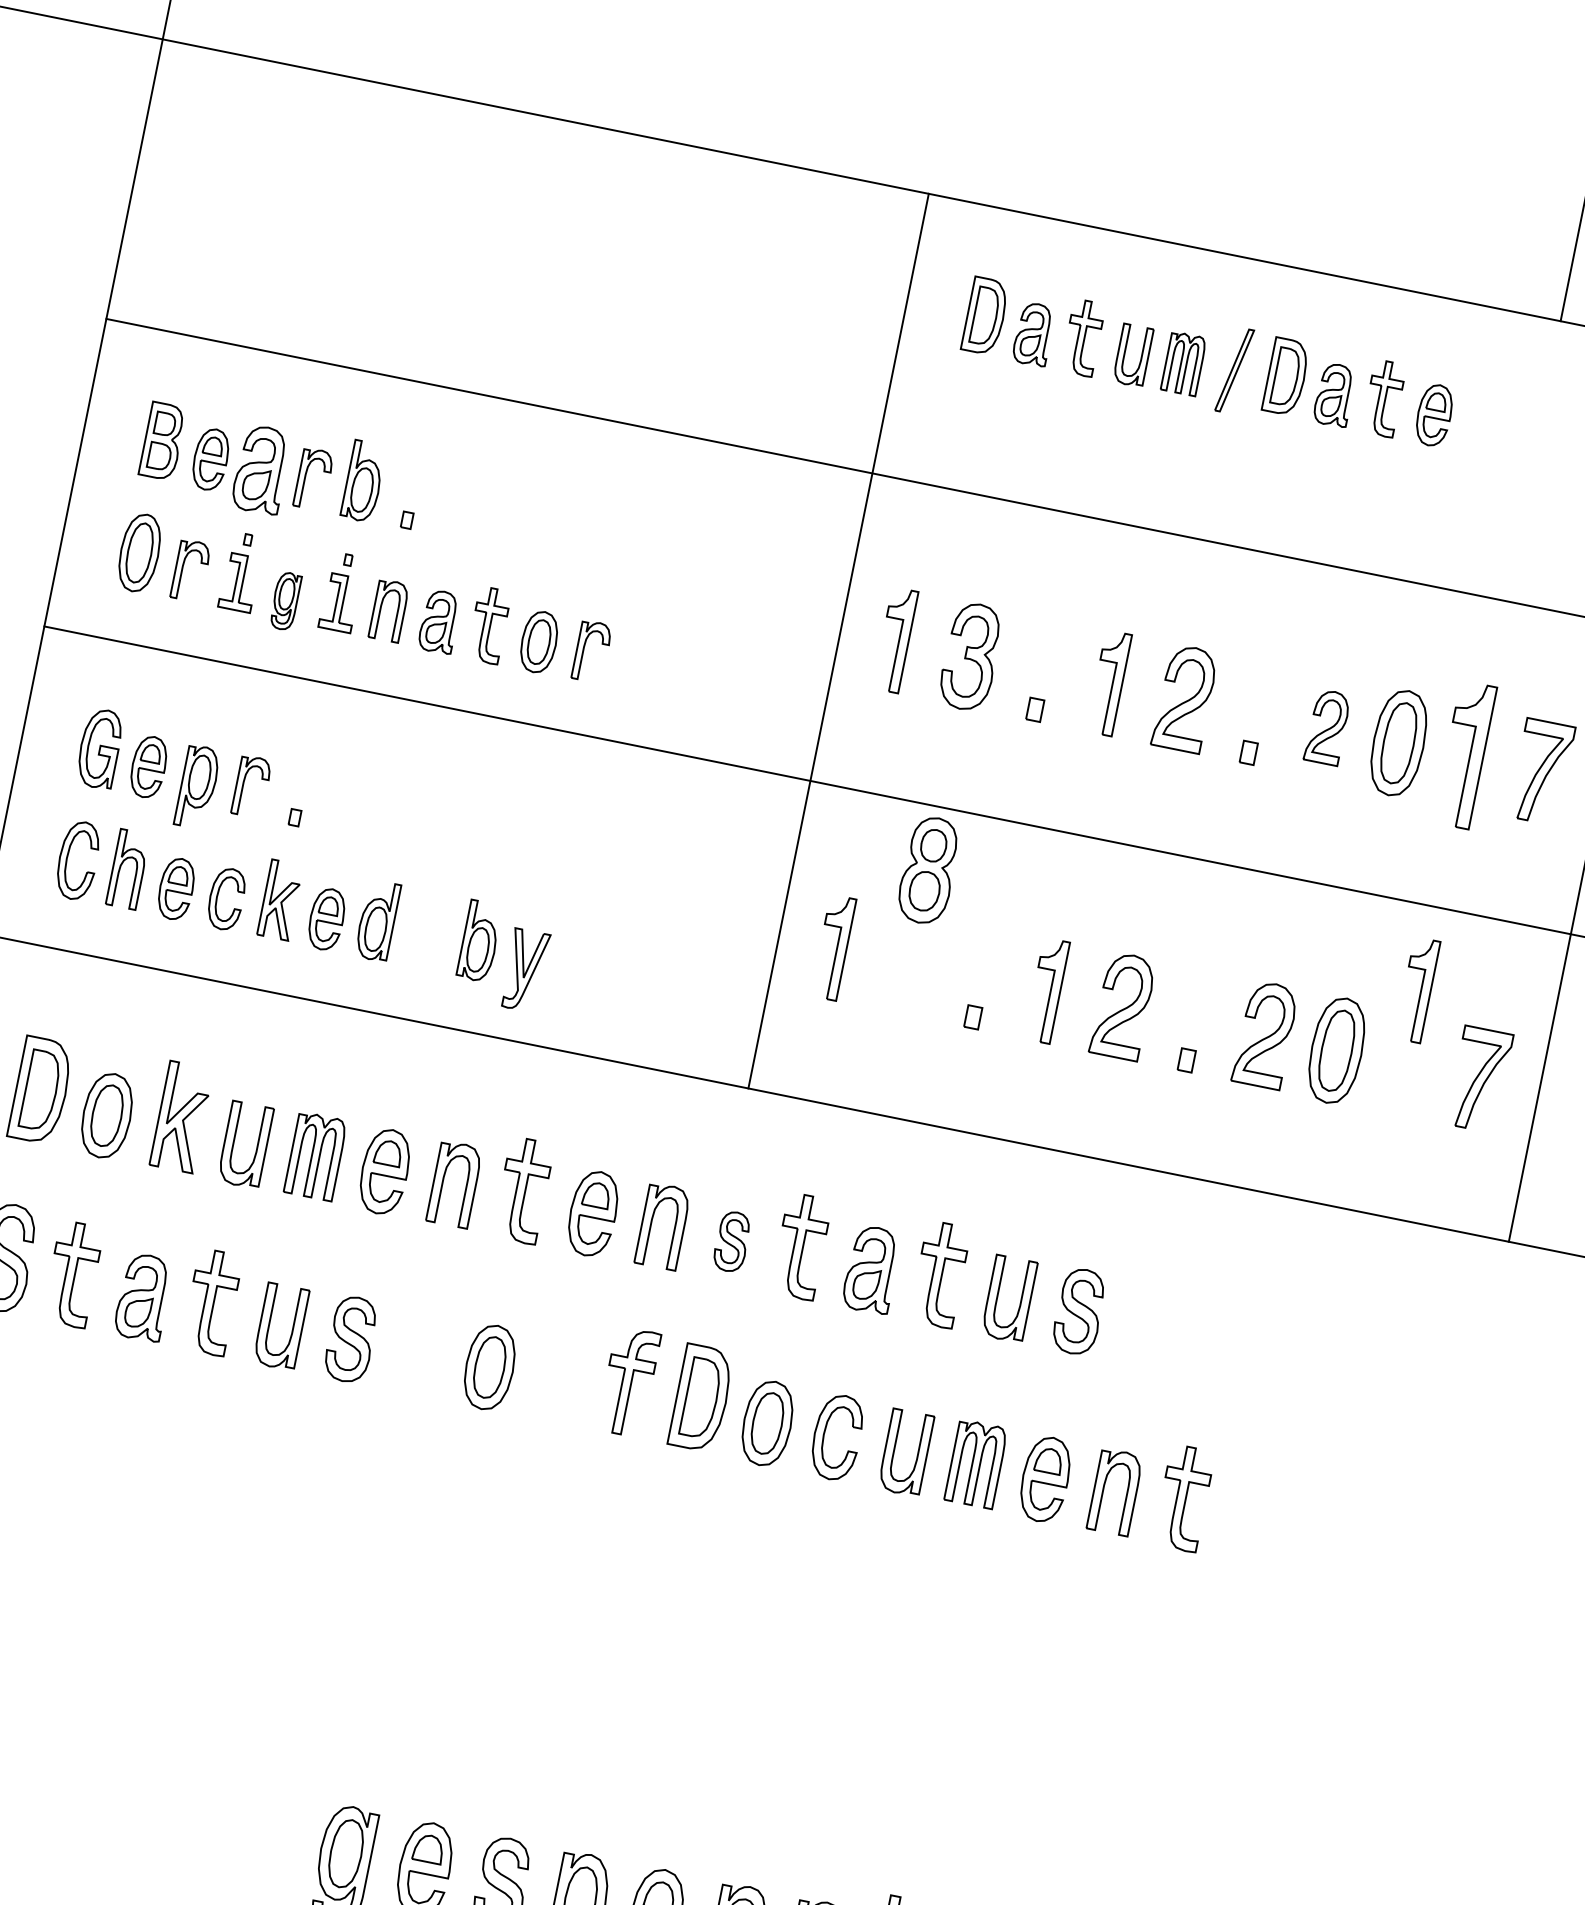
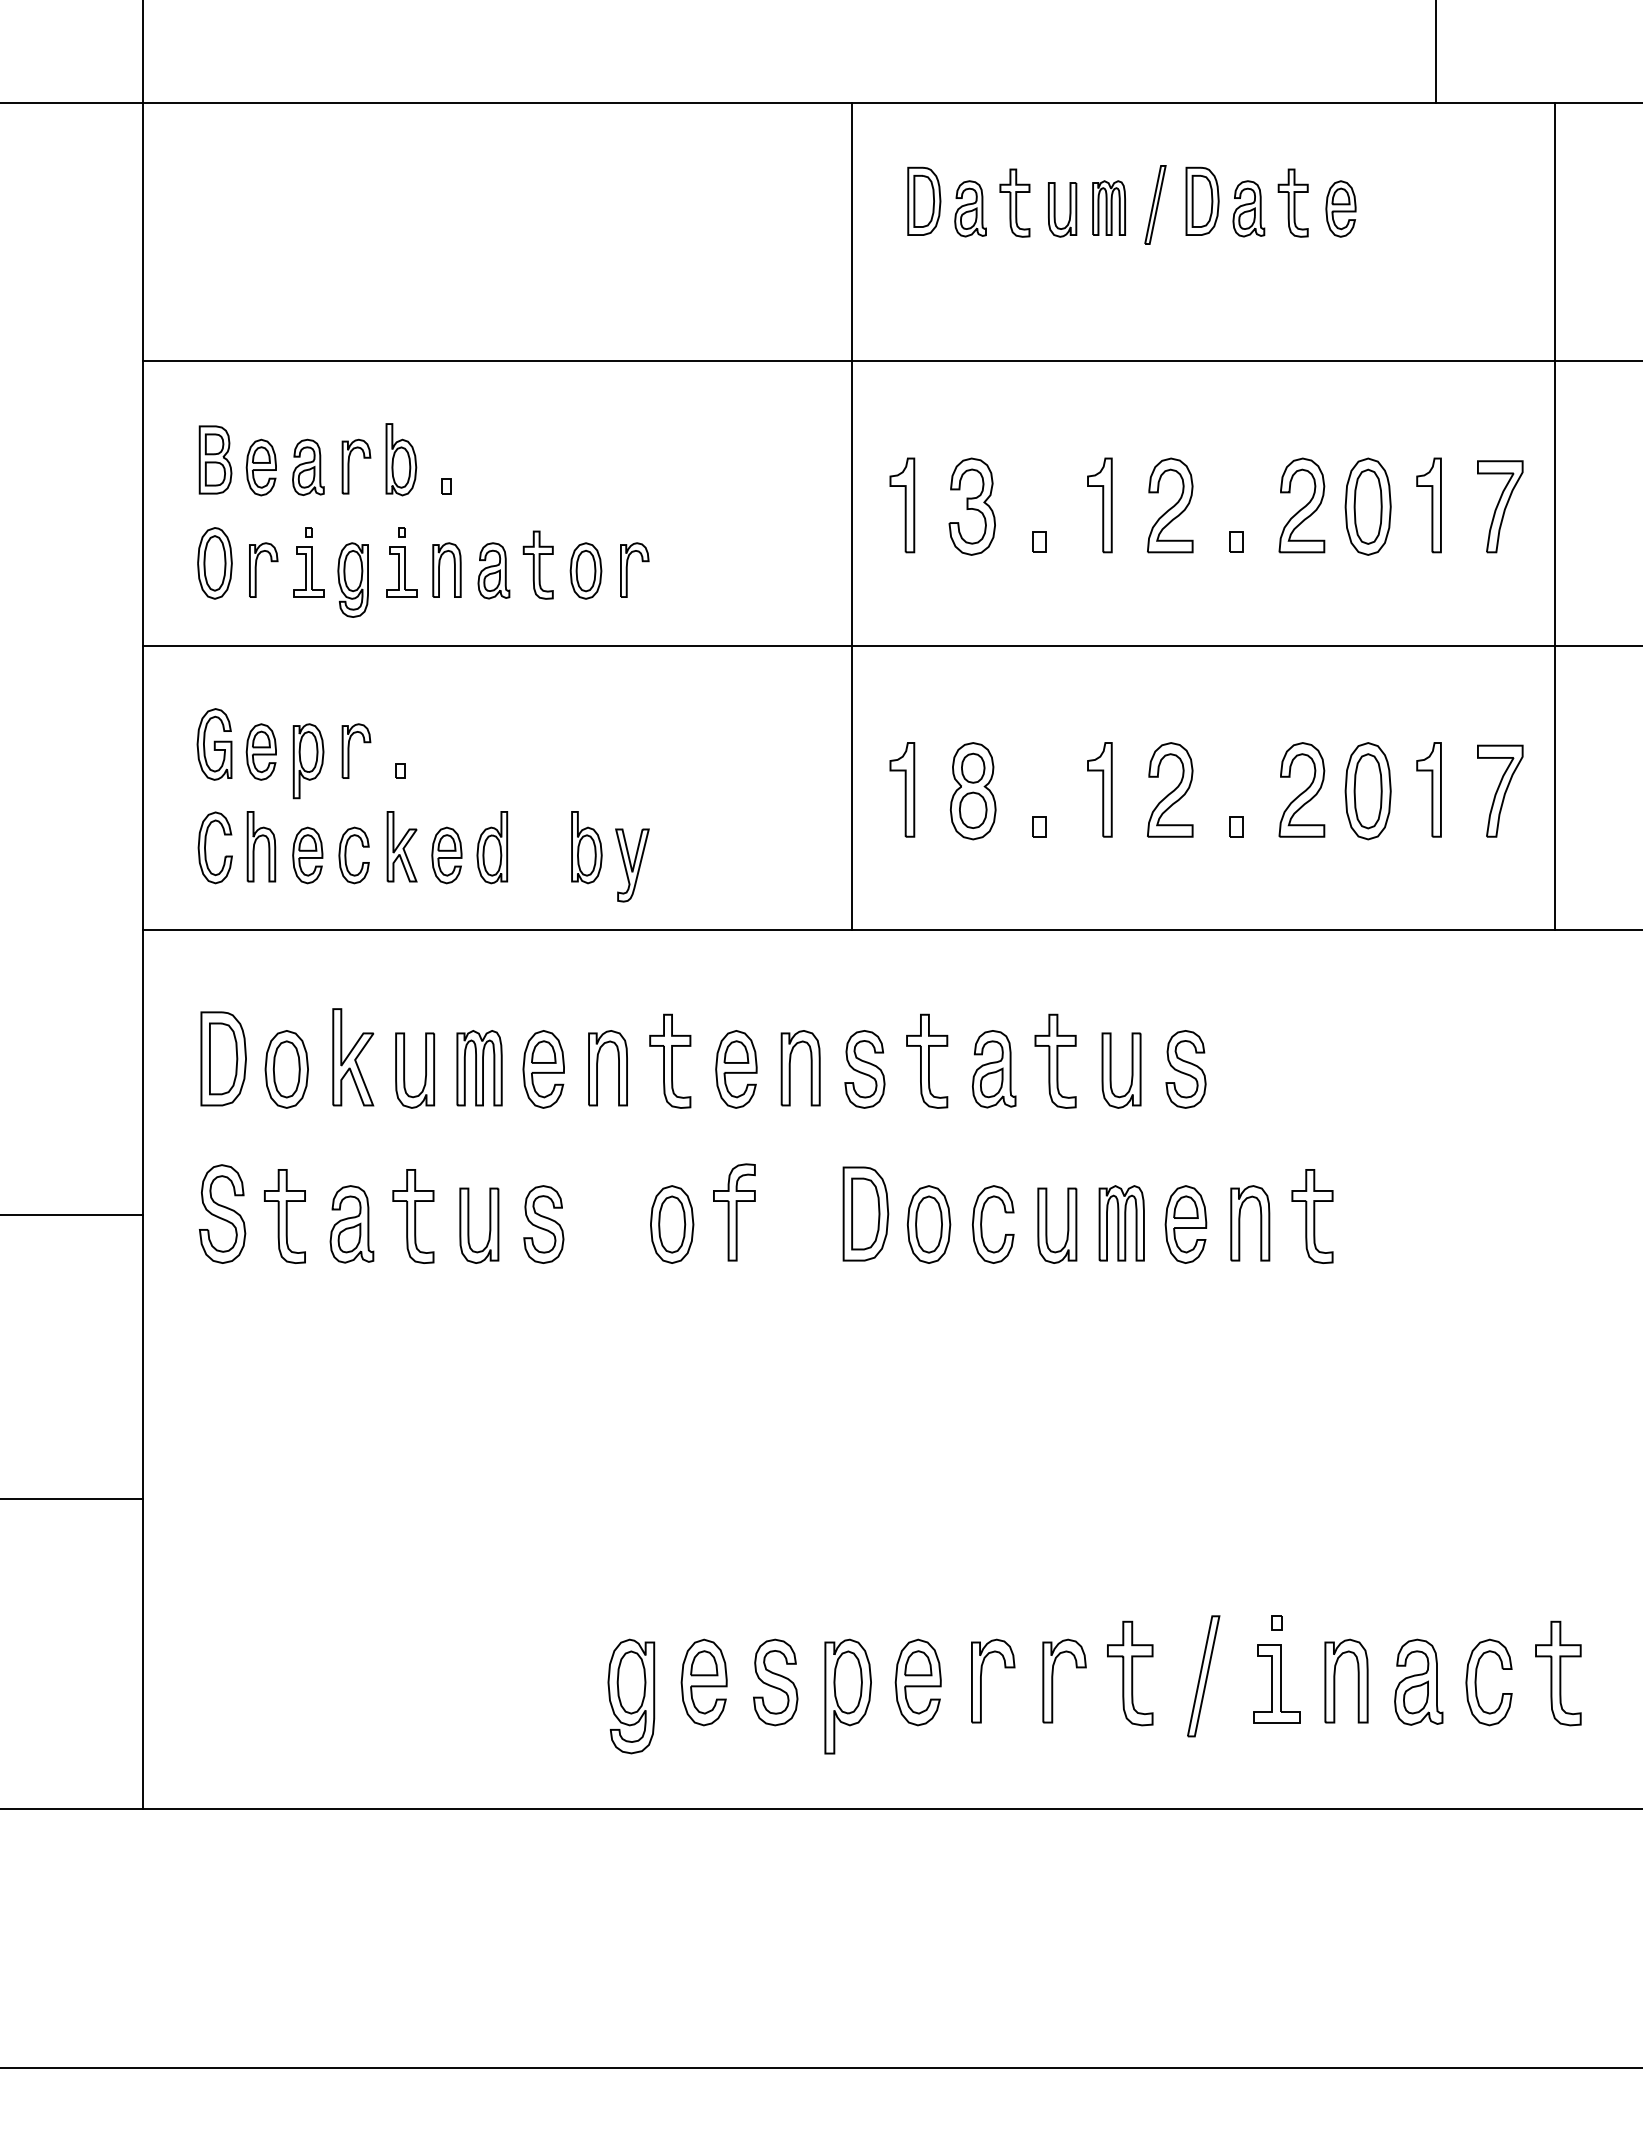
part: (261, 468) -> (308, 466), size x0.71
part: (284, 600) -> (352, 579), size x1.43
part: (1326, 727) -> (1301, 505), size x1.43
part: (1464, 754) -> (1428, 505), size x0.71
part: (929, 870) -> (973, 791), moved
part: (1416, 989) -> (1428, 789), moved
part: (731, 1241) -> (864, 1069), size x1.43
part: (629, 1381) -> (734, 1212), moved

